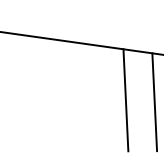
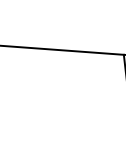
line: (125, 100) -> (100, 103), removed

